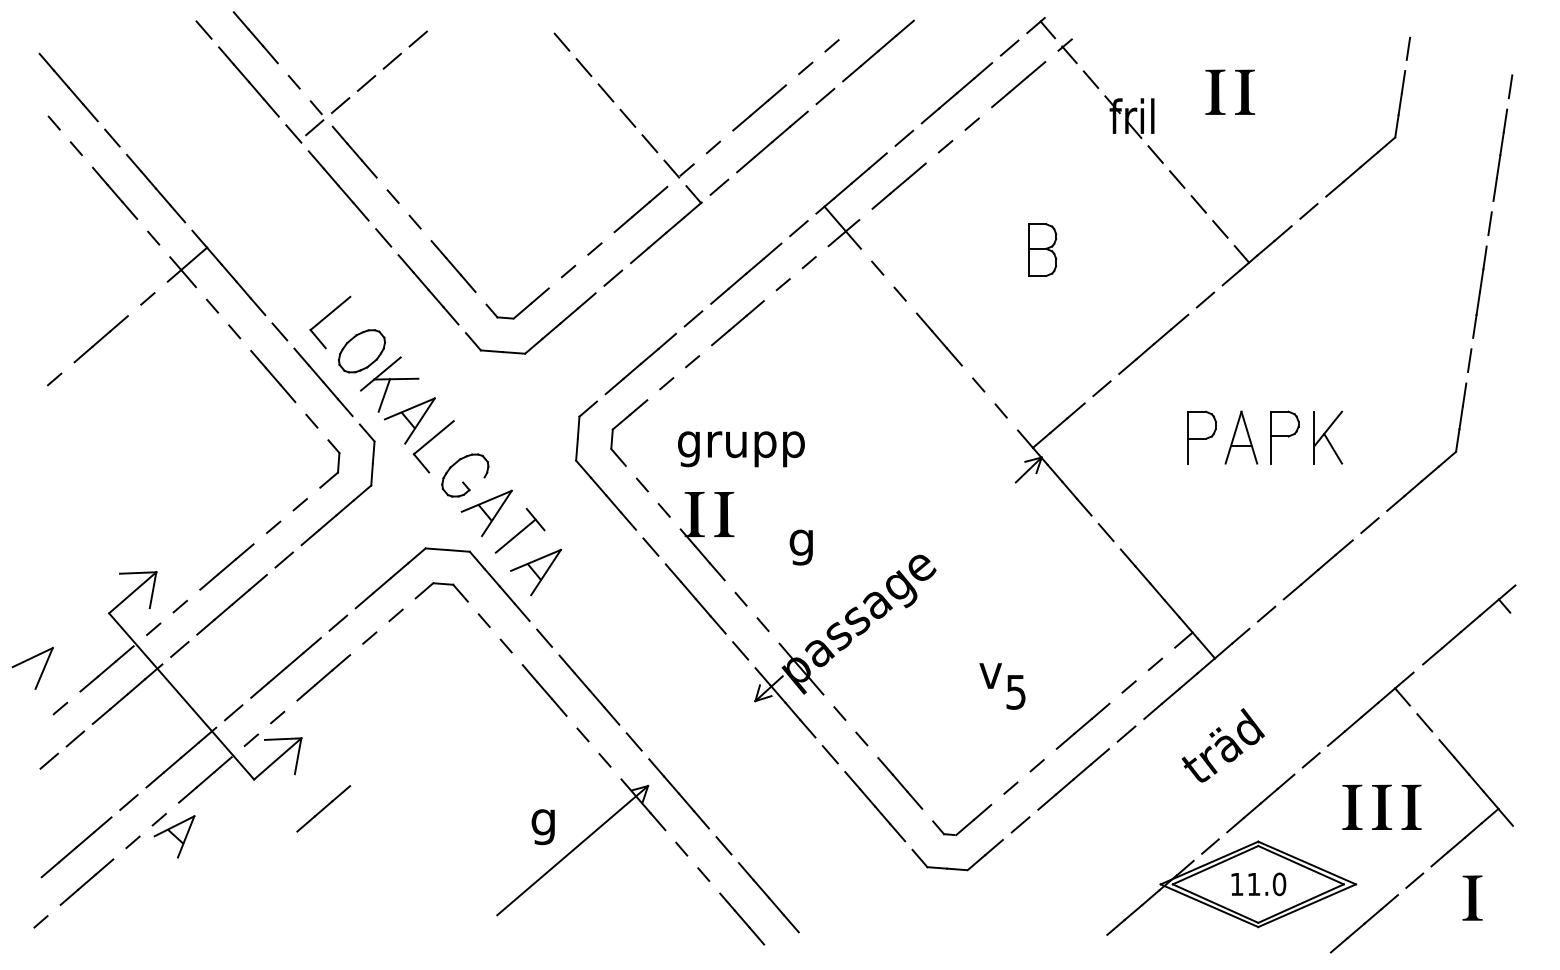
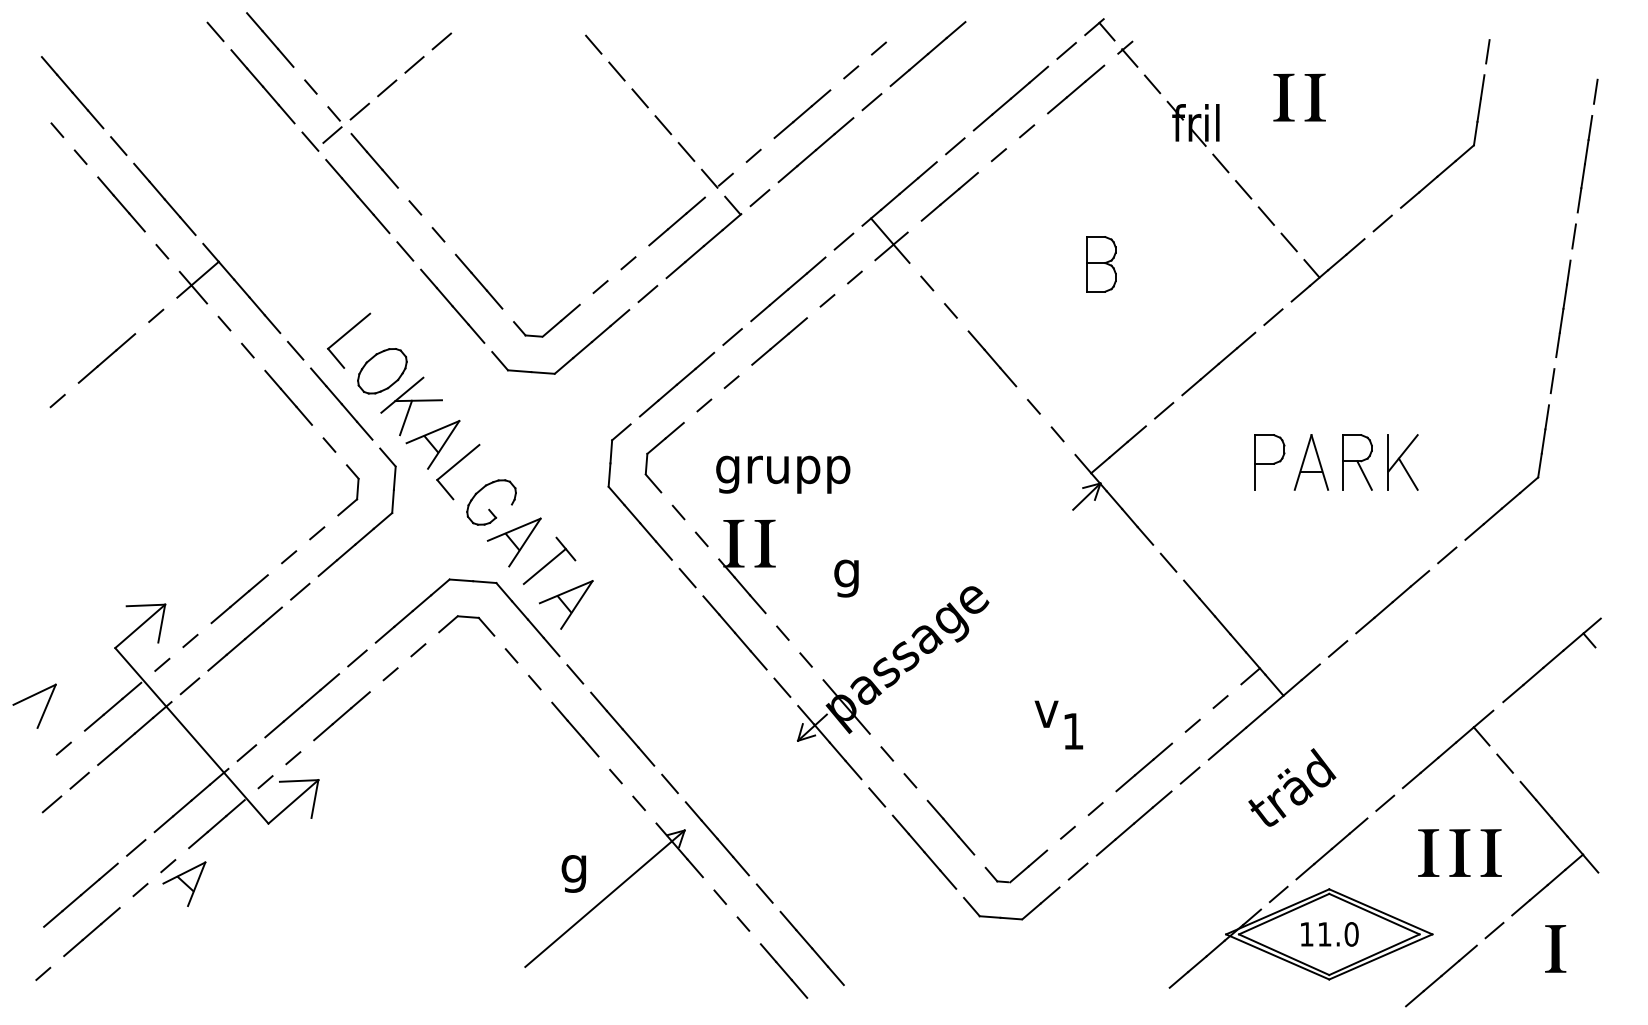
line: (1291, 449) -> (1364, 474), added
text: (1015, 692) -> (1072, 731), 5 -> 1
line: (323, 808) -> (341, 854), removed

